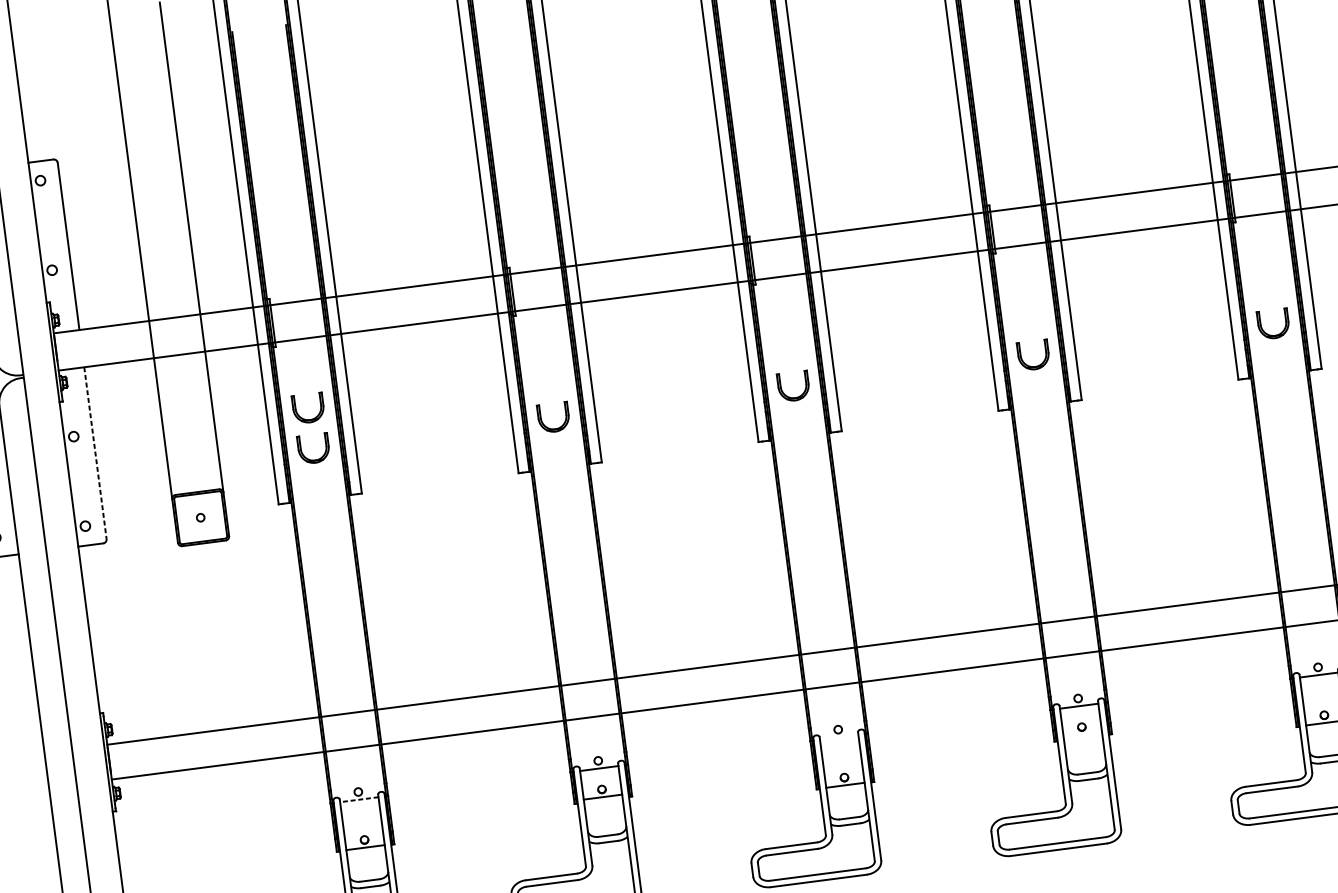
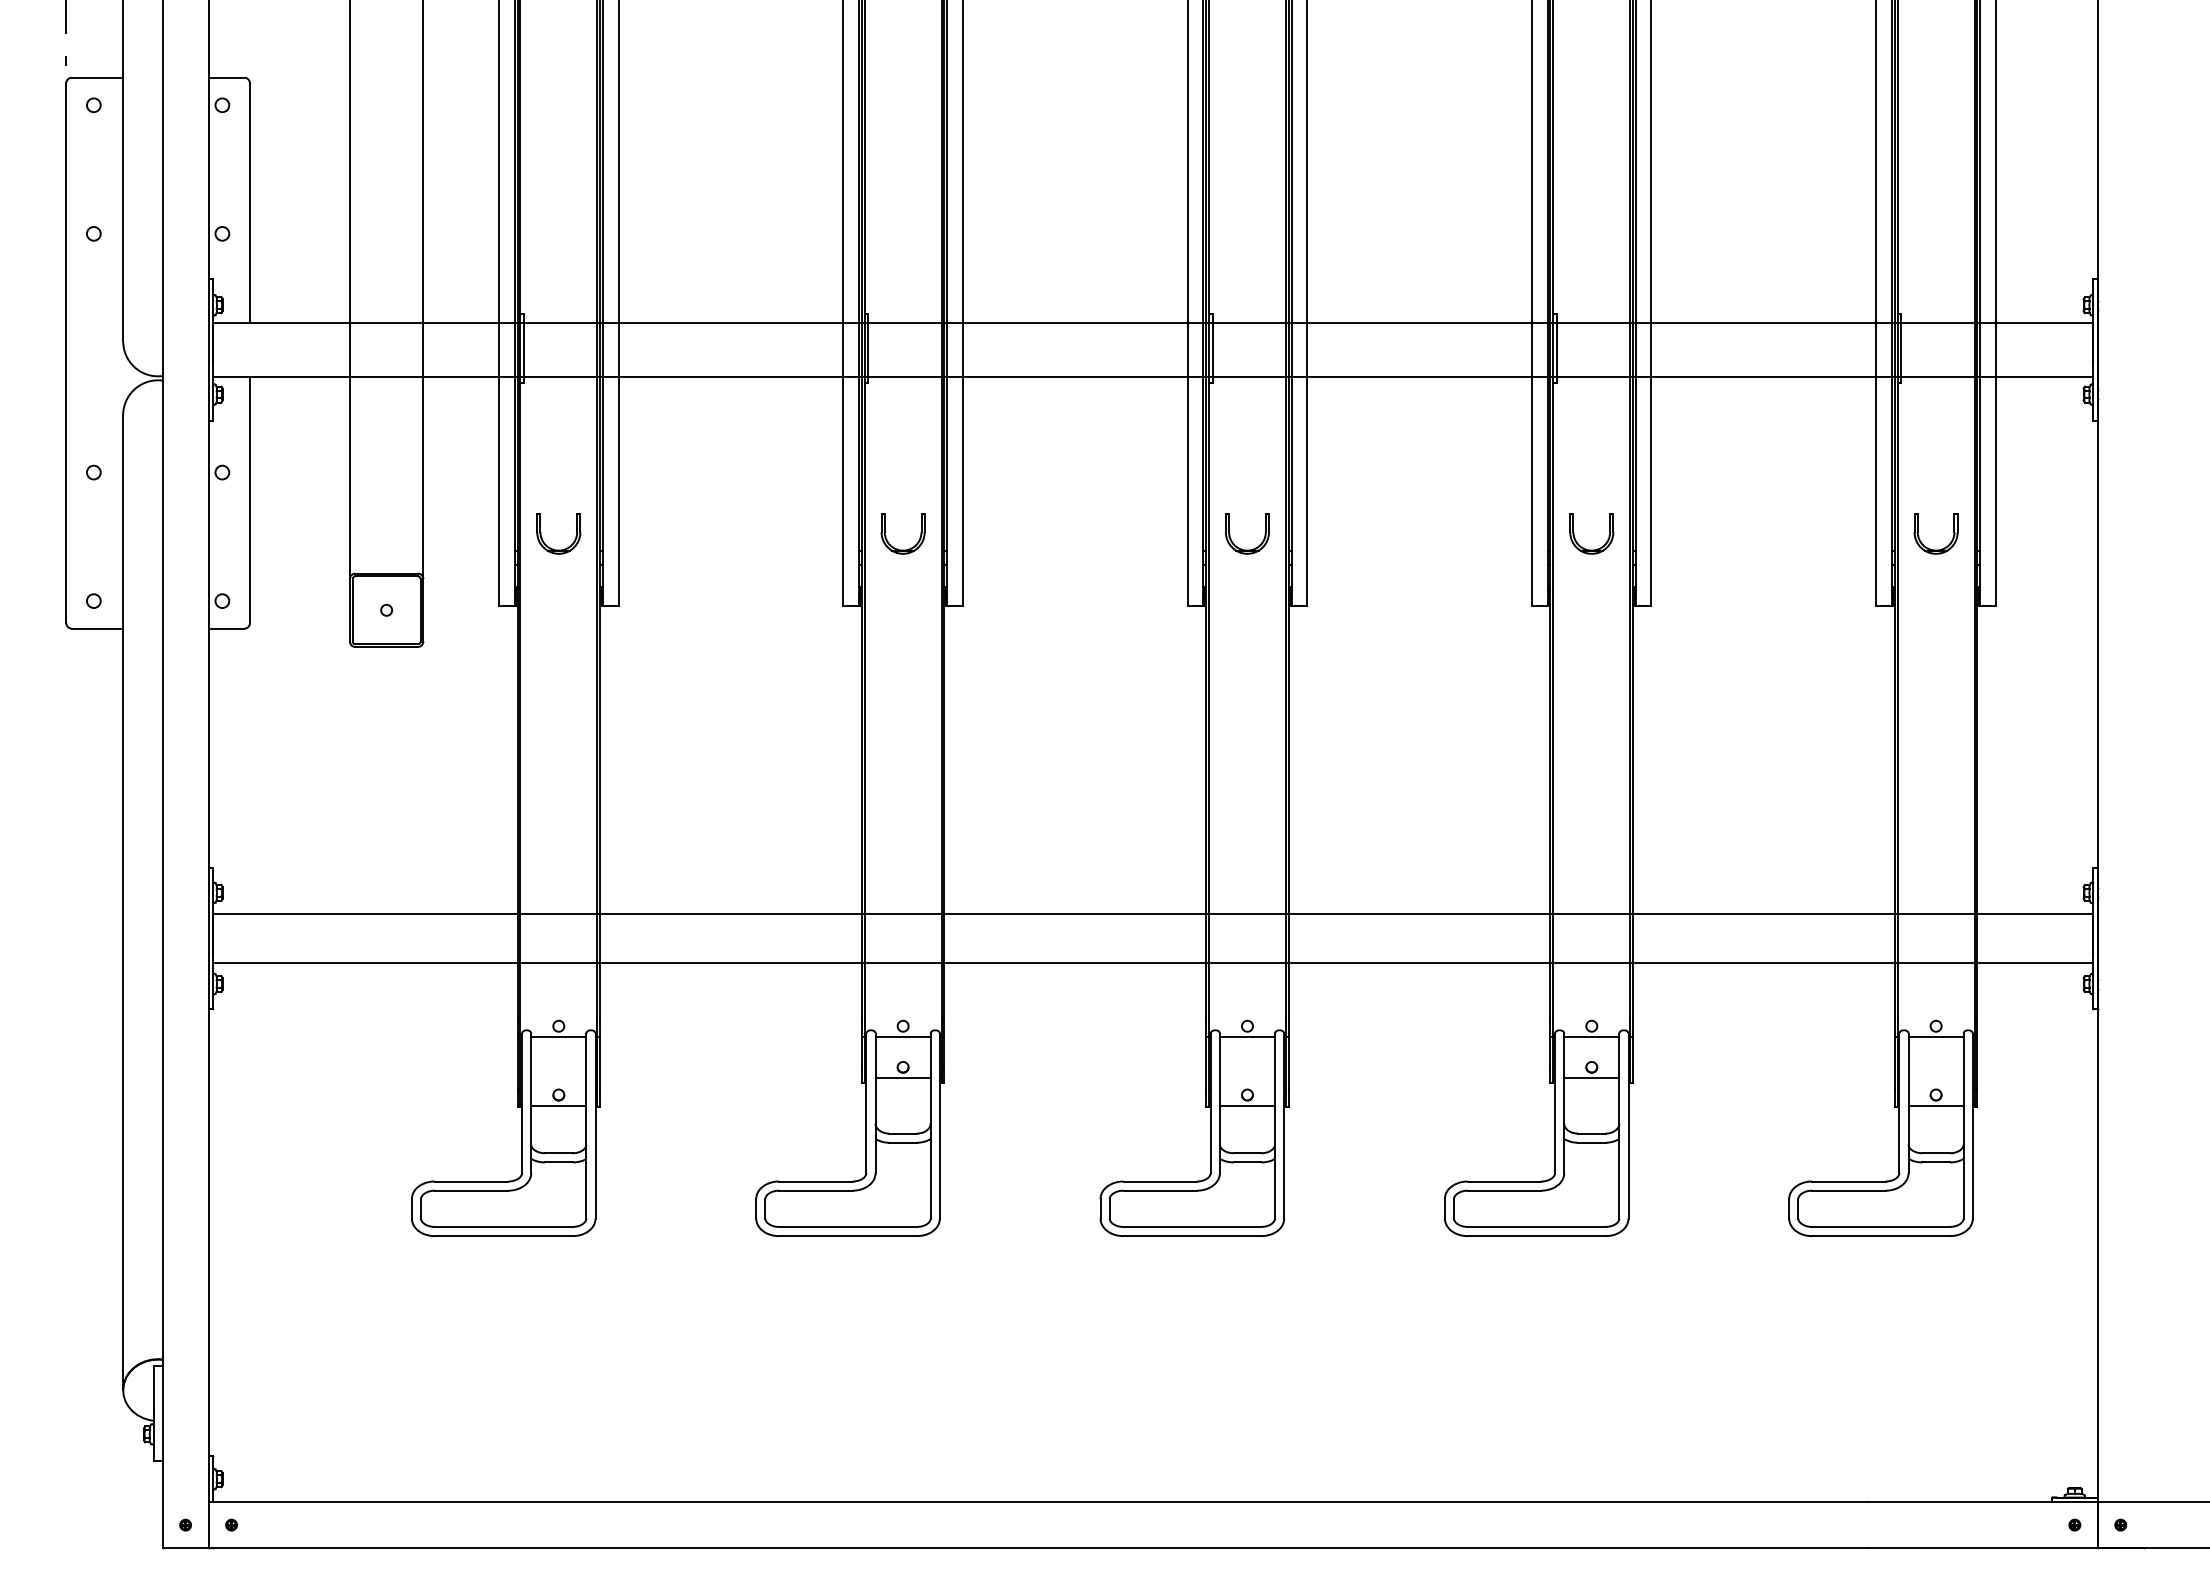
part: (303, 418) -> (549, 488), removed
line: (95, 453) -> (249, 500), dashed -> solid
line: (1082, 734) -> (1591, 1078), added
line: (839, 737) -> (1247, 1037), added
line: (359, 799) -> (558, 1037), dashed -> solid

